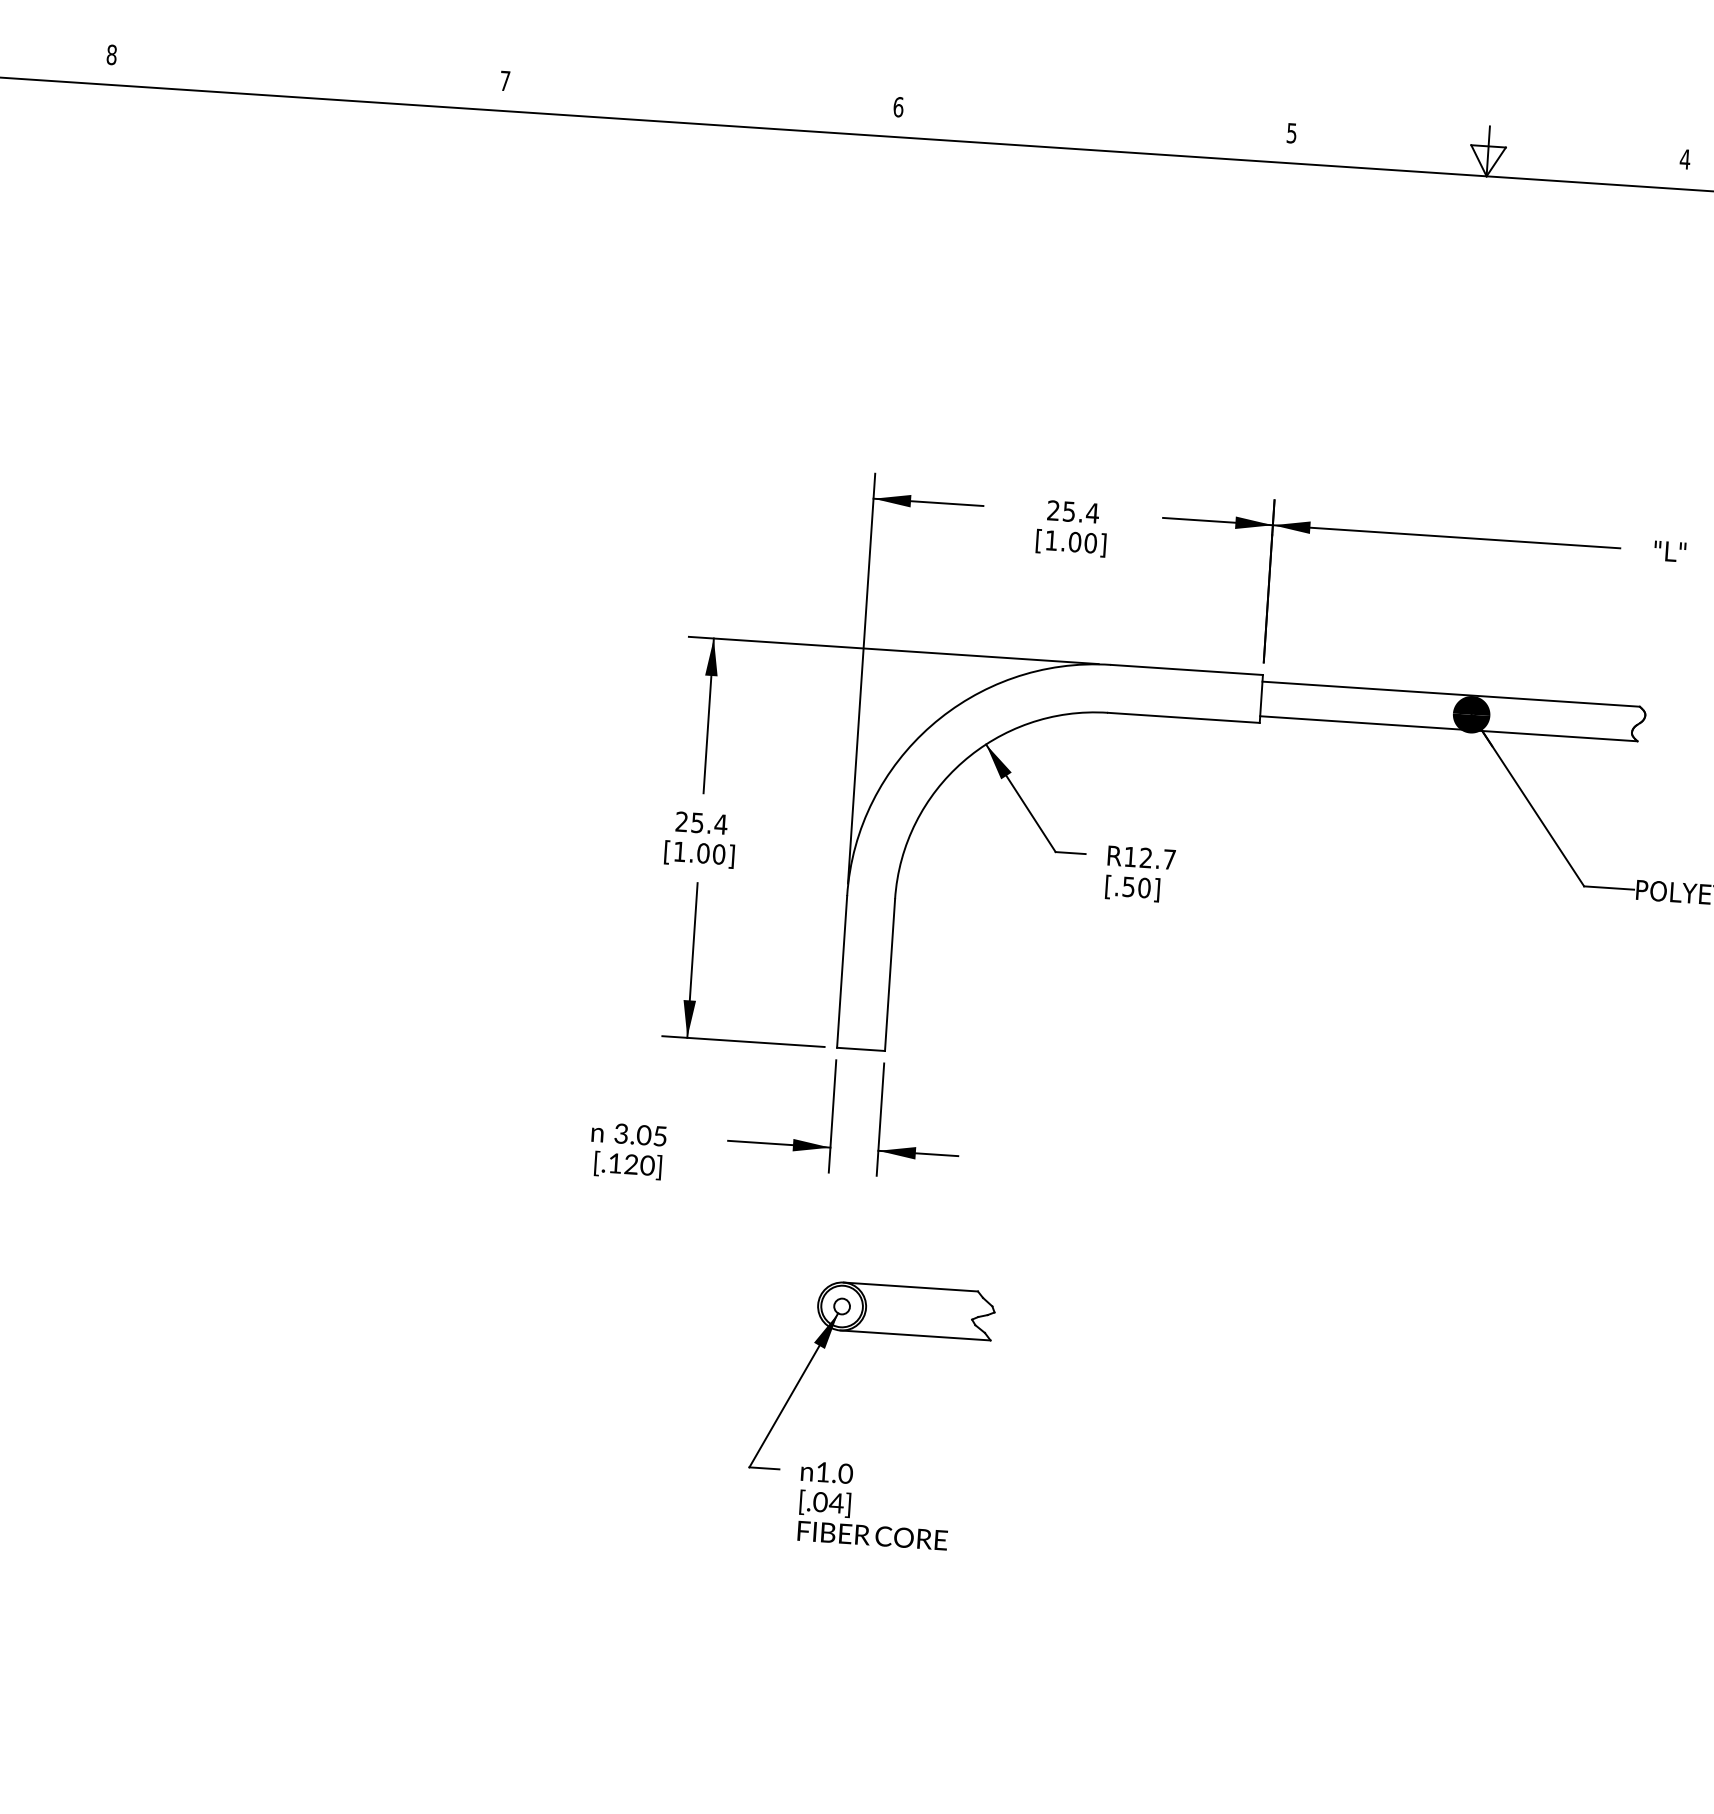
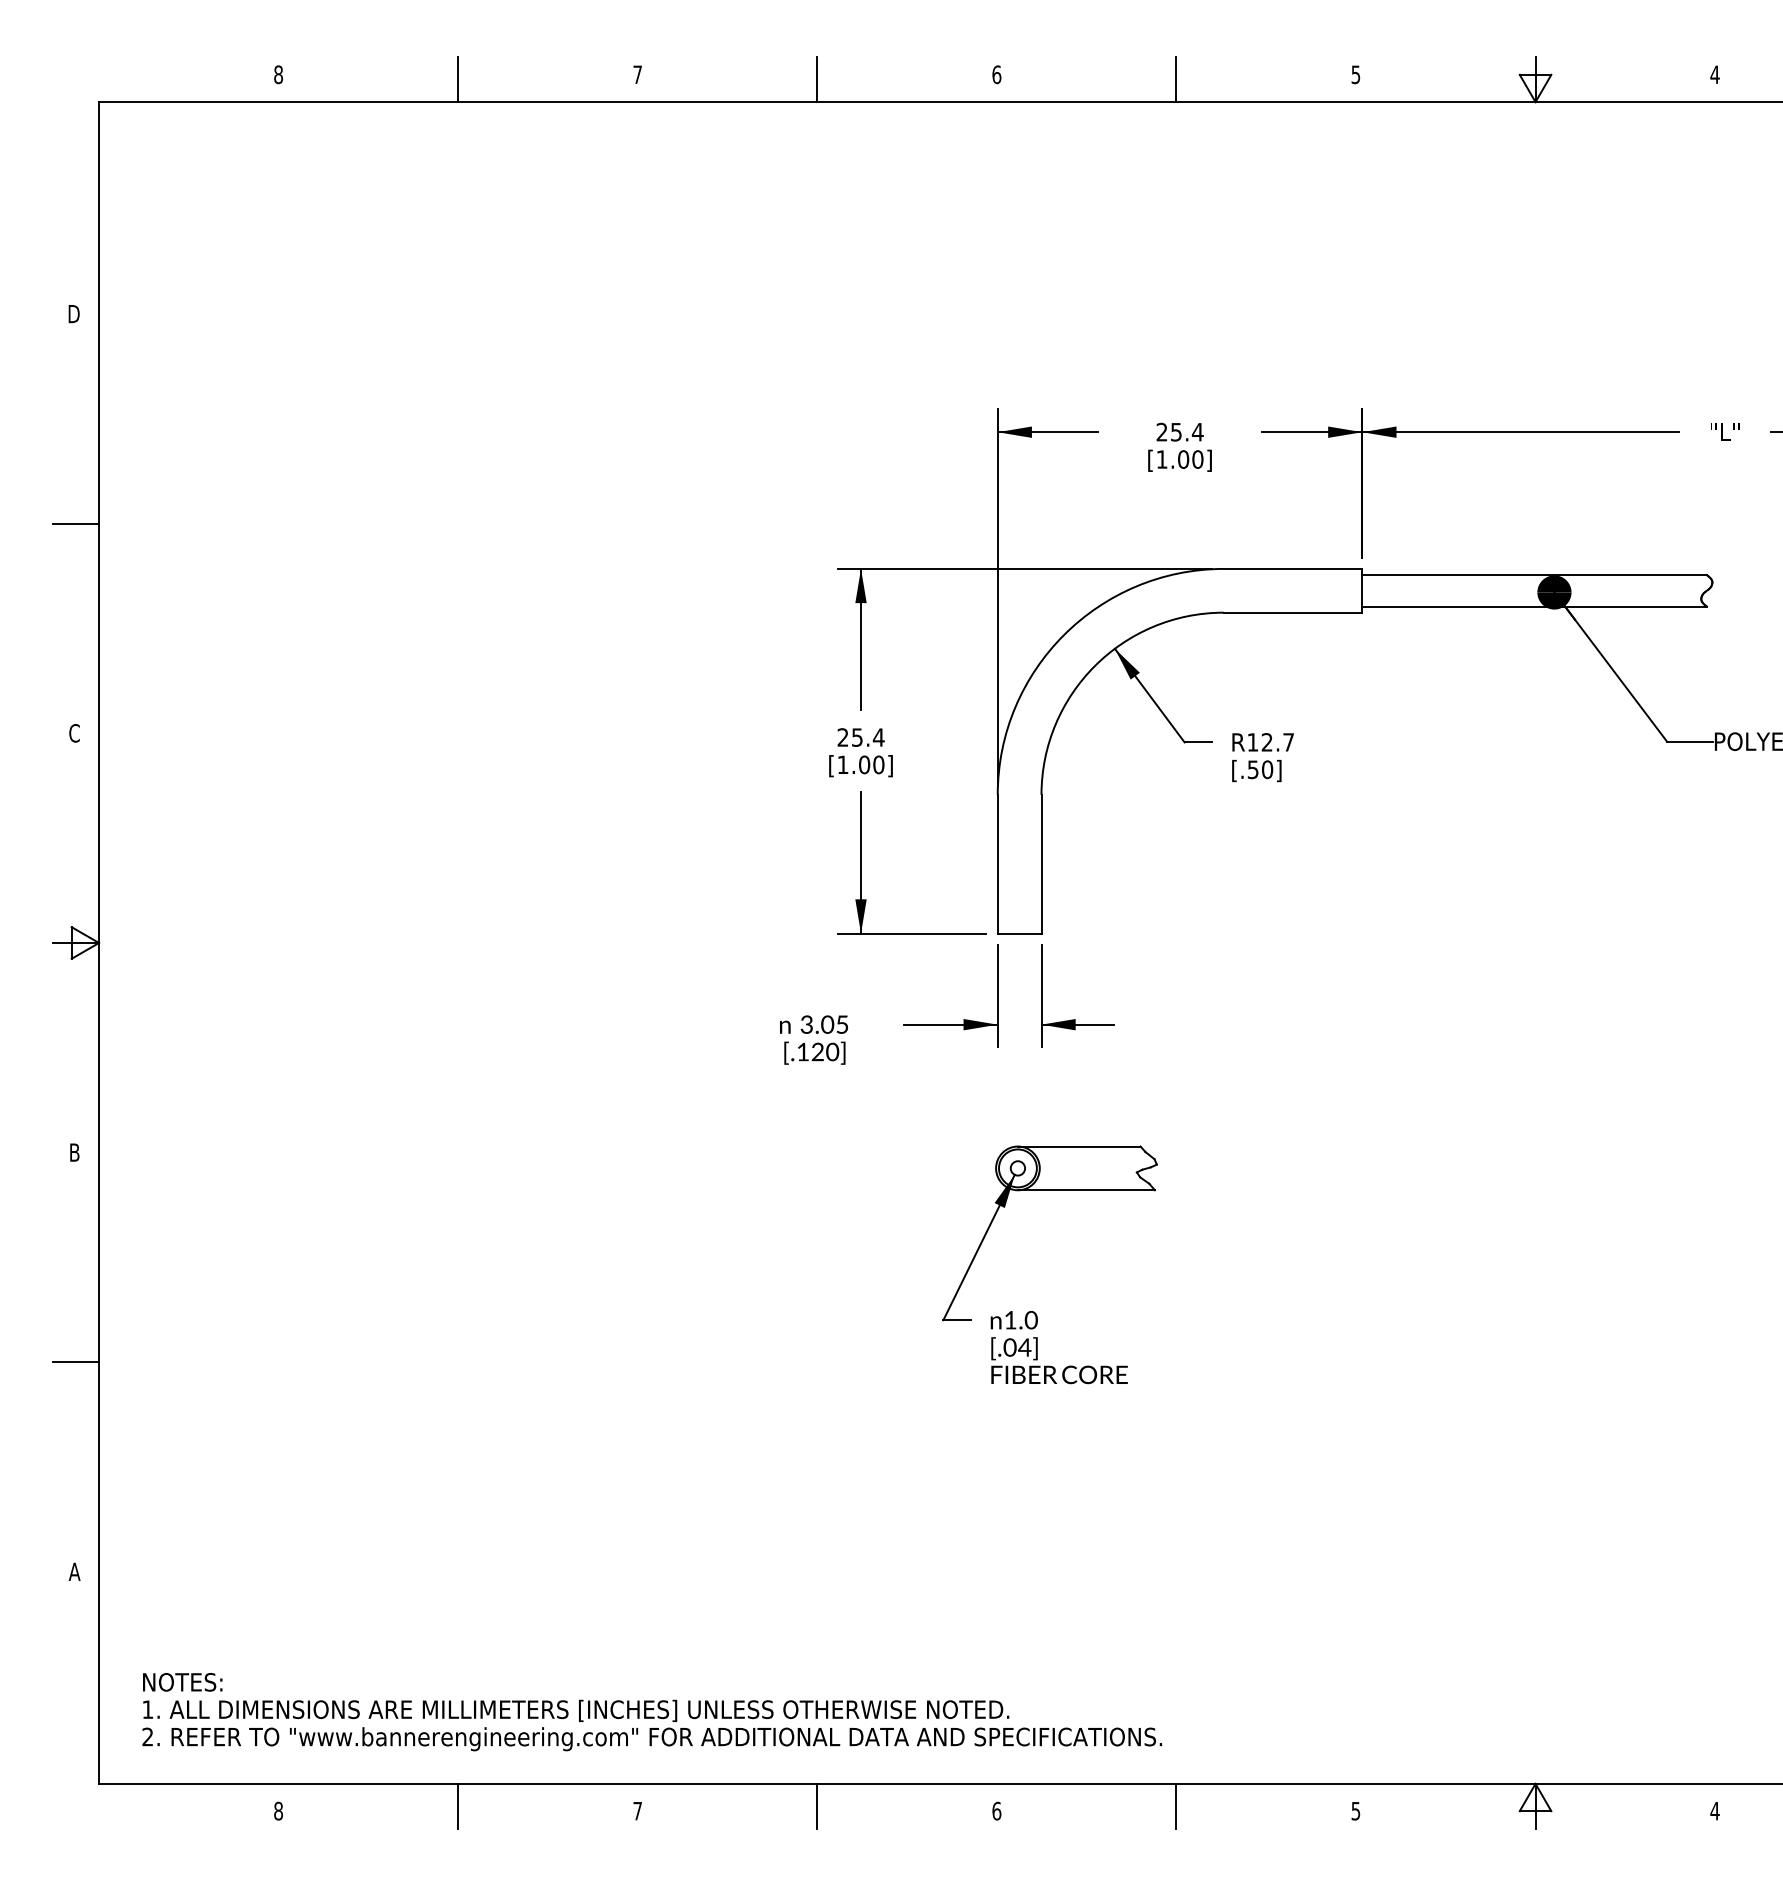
line: (308, 73) -> (458, 79), added
line: (701, 99) -> (817, 79), added
line: (1094, 125) -> (1176, 79), added

